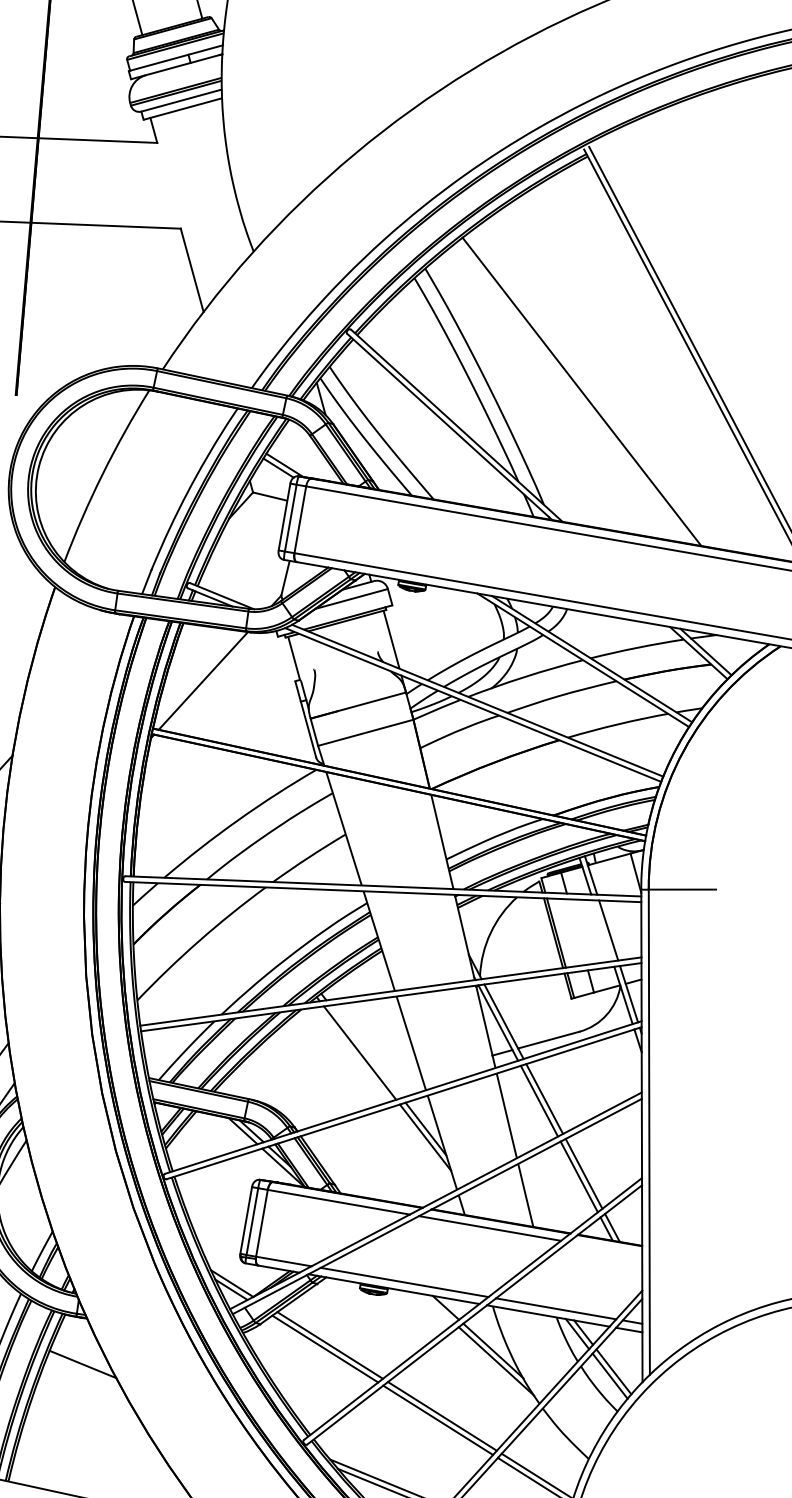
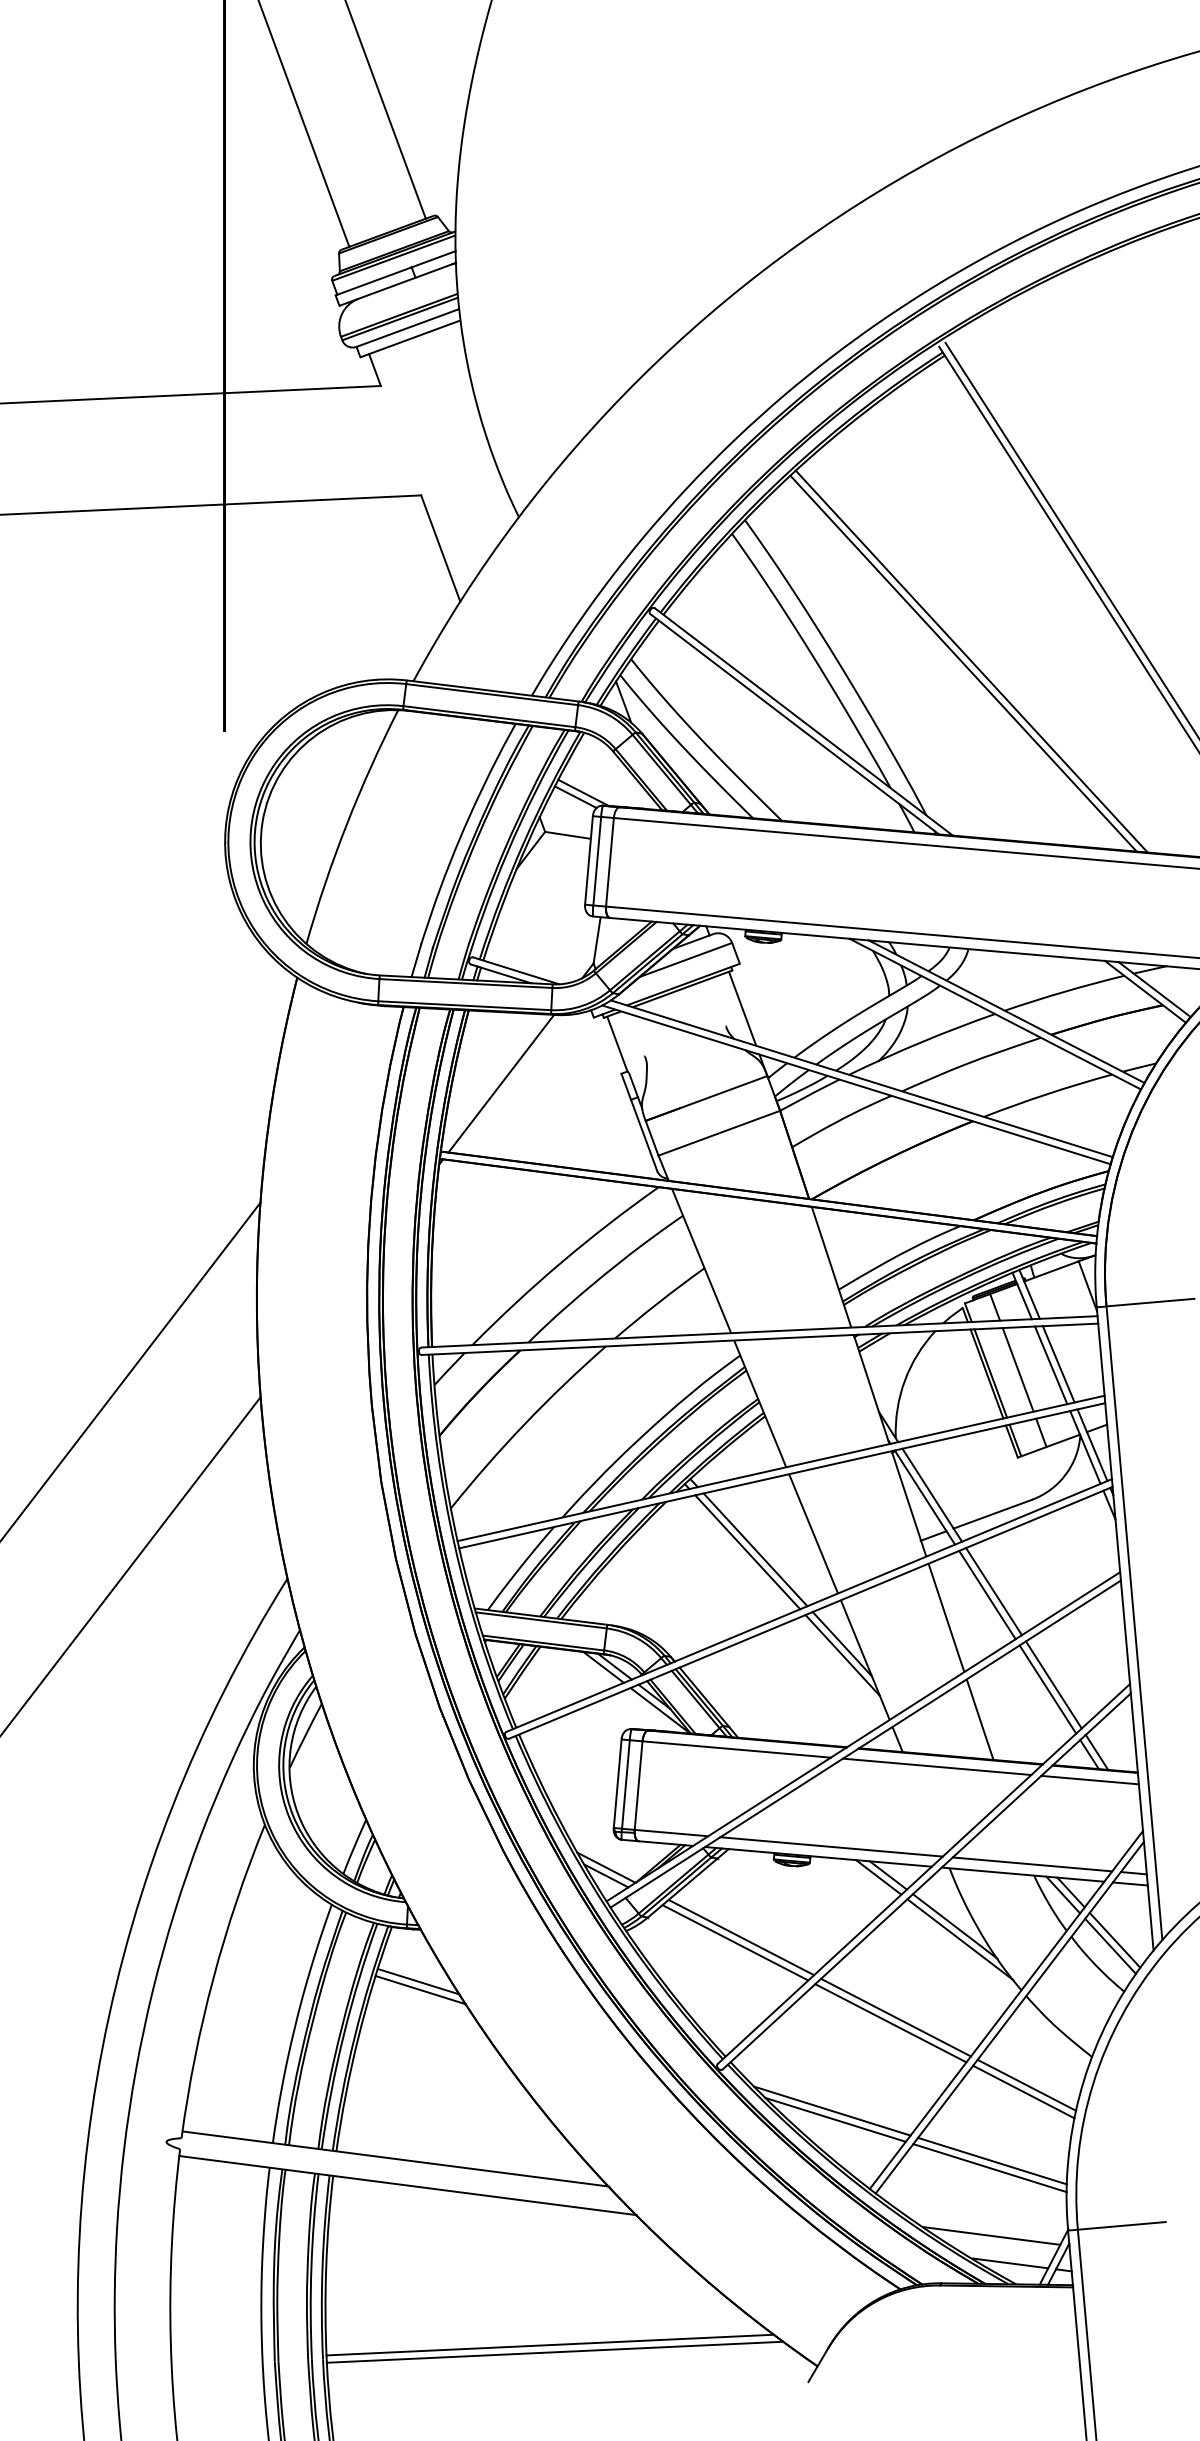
line: (588, 390) -> (971, 661), added
line: (602, 930) -> (1050, 1365), added
line: (576, 931) -> (1017, 1369), added
line: (366, 1051) -> (755, 1549), added
line: (604, 1248) -> (1089, 1779), added
line: (438, 1308) -> (878, 1877), added
line: (81, 1357) -> (418, 1981), added

